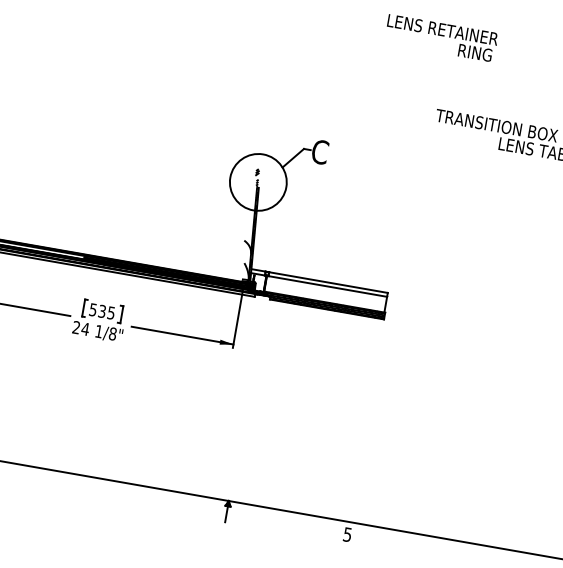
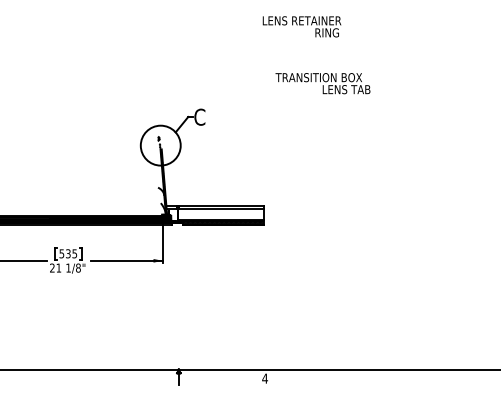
text: (440, 37) -> (301, 26), moved
text: (85, 328) -> (58, 267), 24 -> 21
text: (346, 534) -> (264, 378), 5 -> 4

